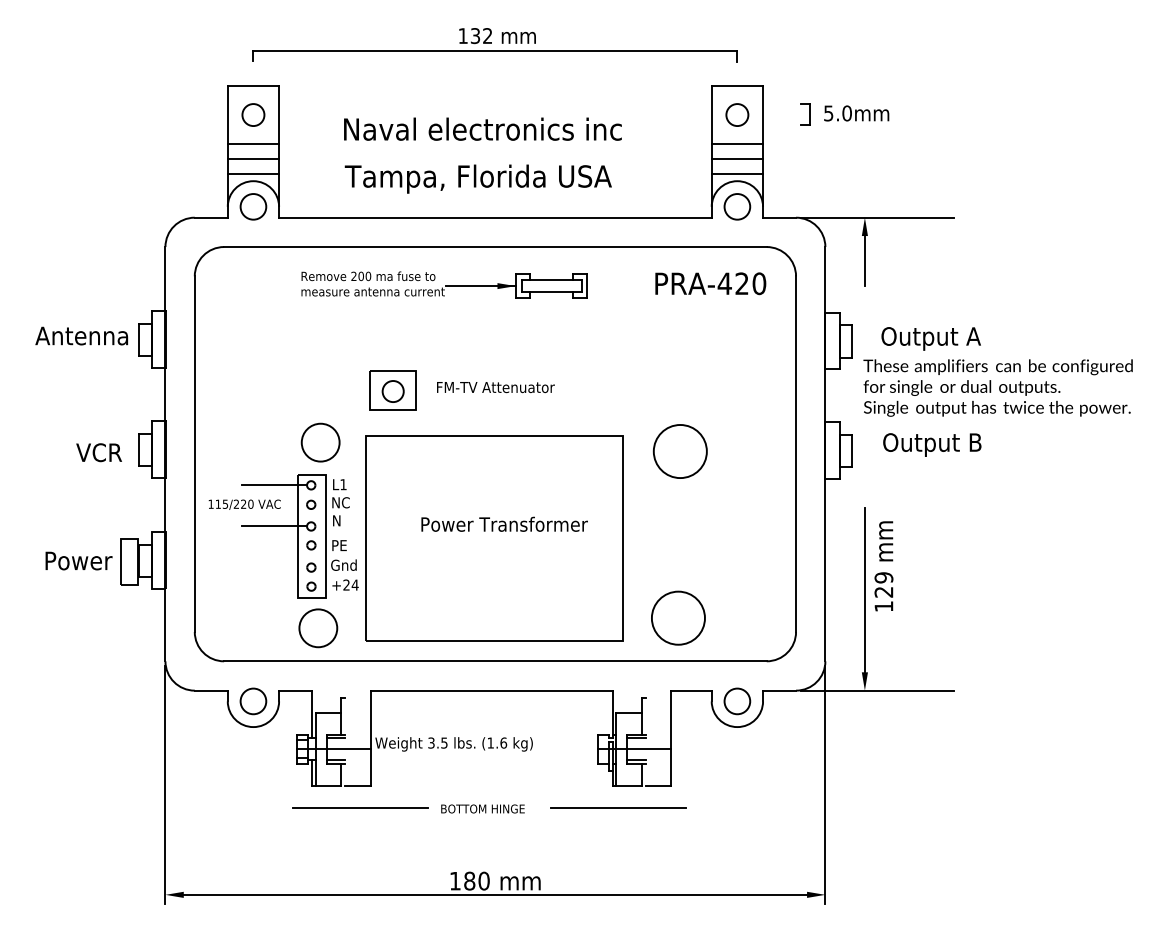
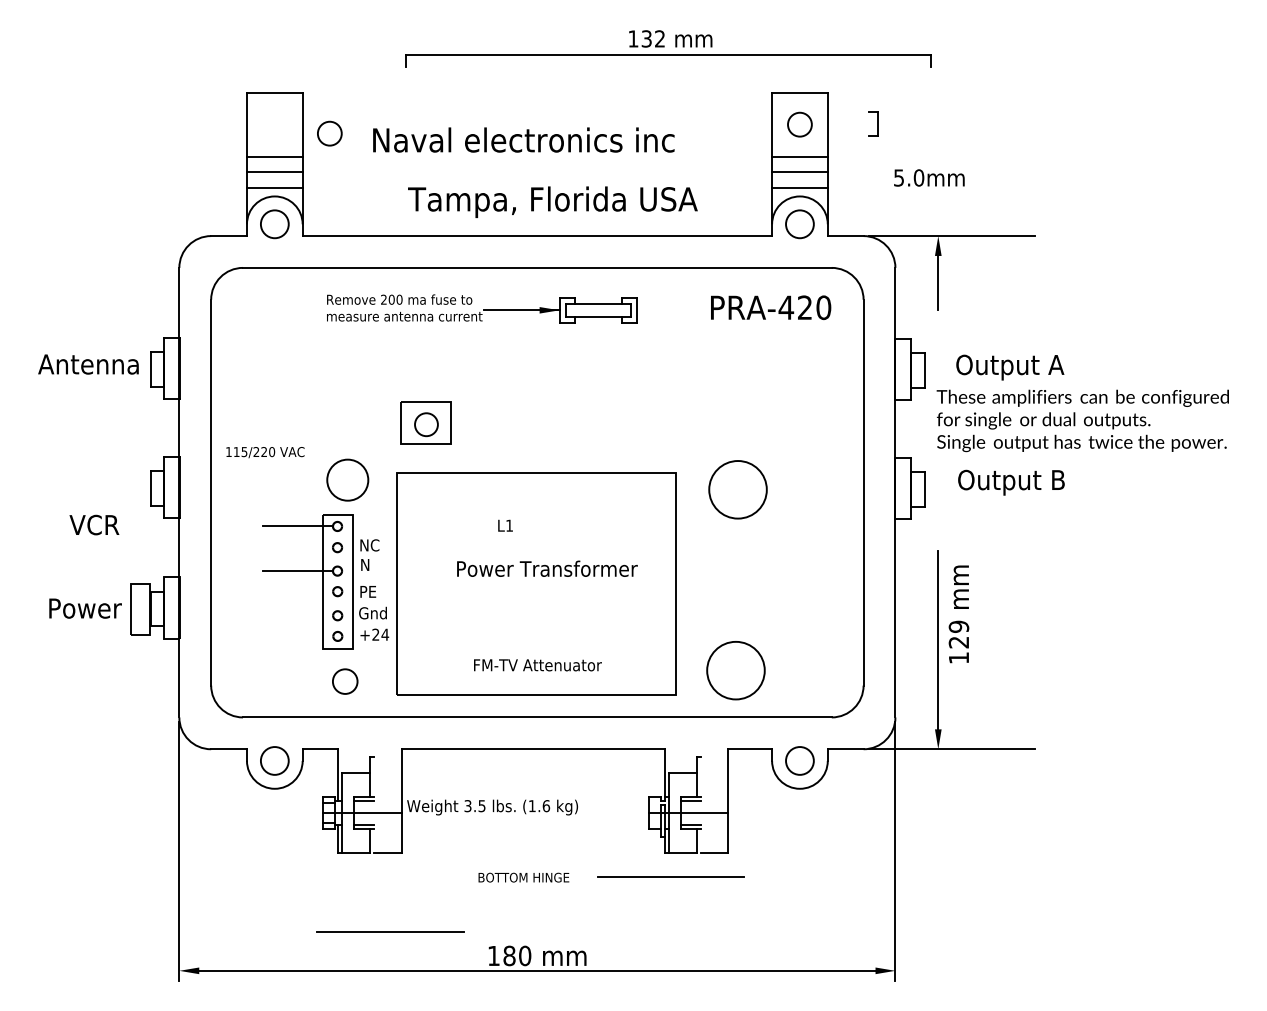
part: (495, 44) -> (668, 48), moved
text: (856, 113) -> (929, 177), moved
circle: (253, 114) -> (329, 133), moved
text: (478, 178) -> (552, 201), moved
text: (495, 387) -> (537, 665), moved
text: (99, 452) -> (94, 524), moved
text: (339, 484) -> (505, 525), moved
text: (244, 504) -> (265, 452), moved
circle: (317, 628) -> (344, 681), size x0.6
line: (360, 807) -> (390, 931), moved

